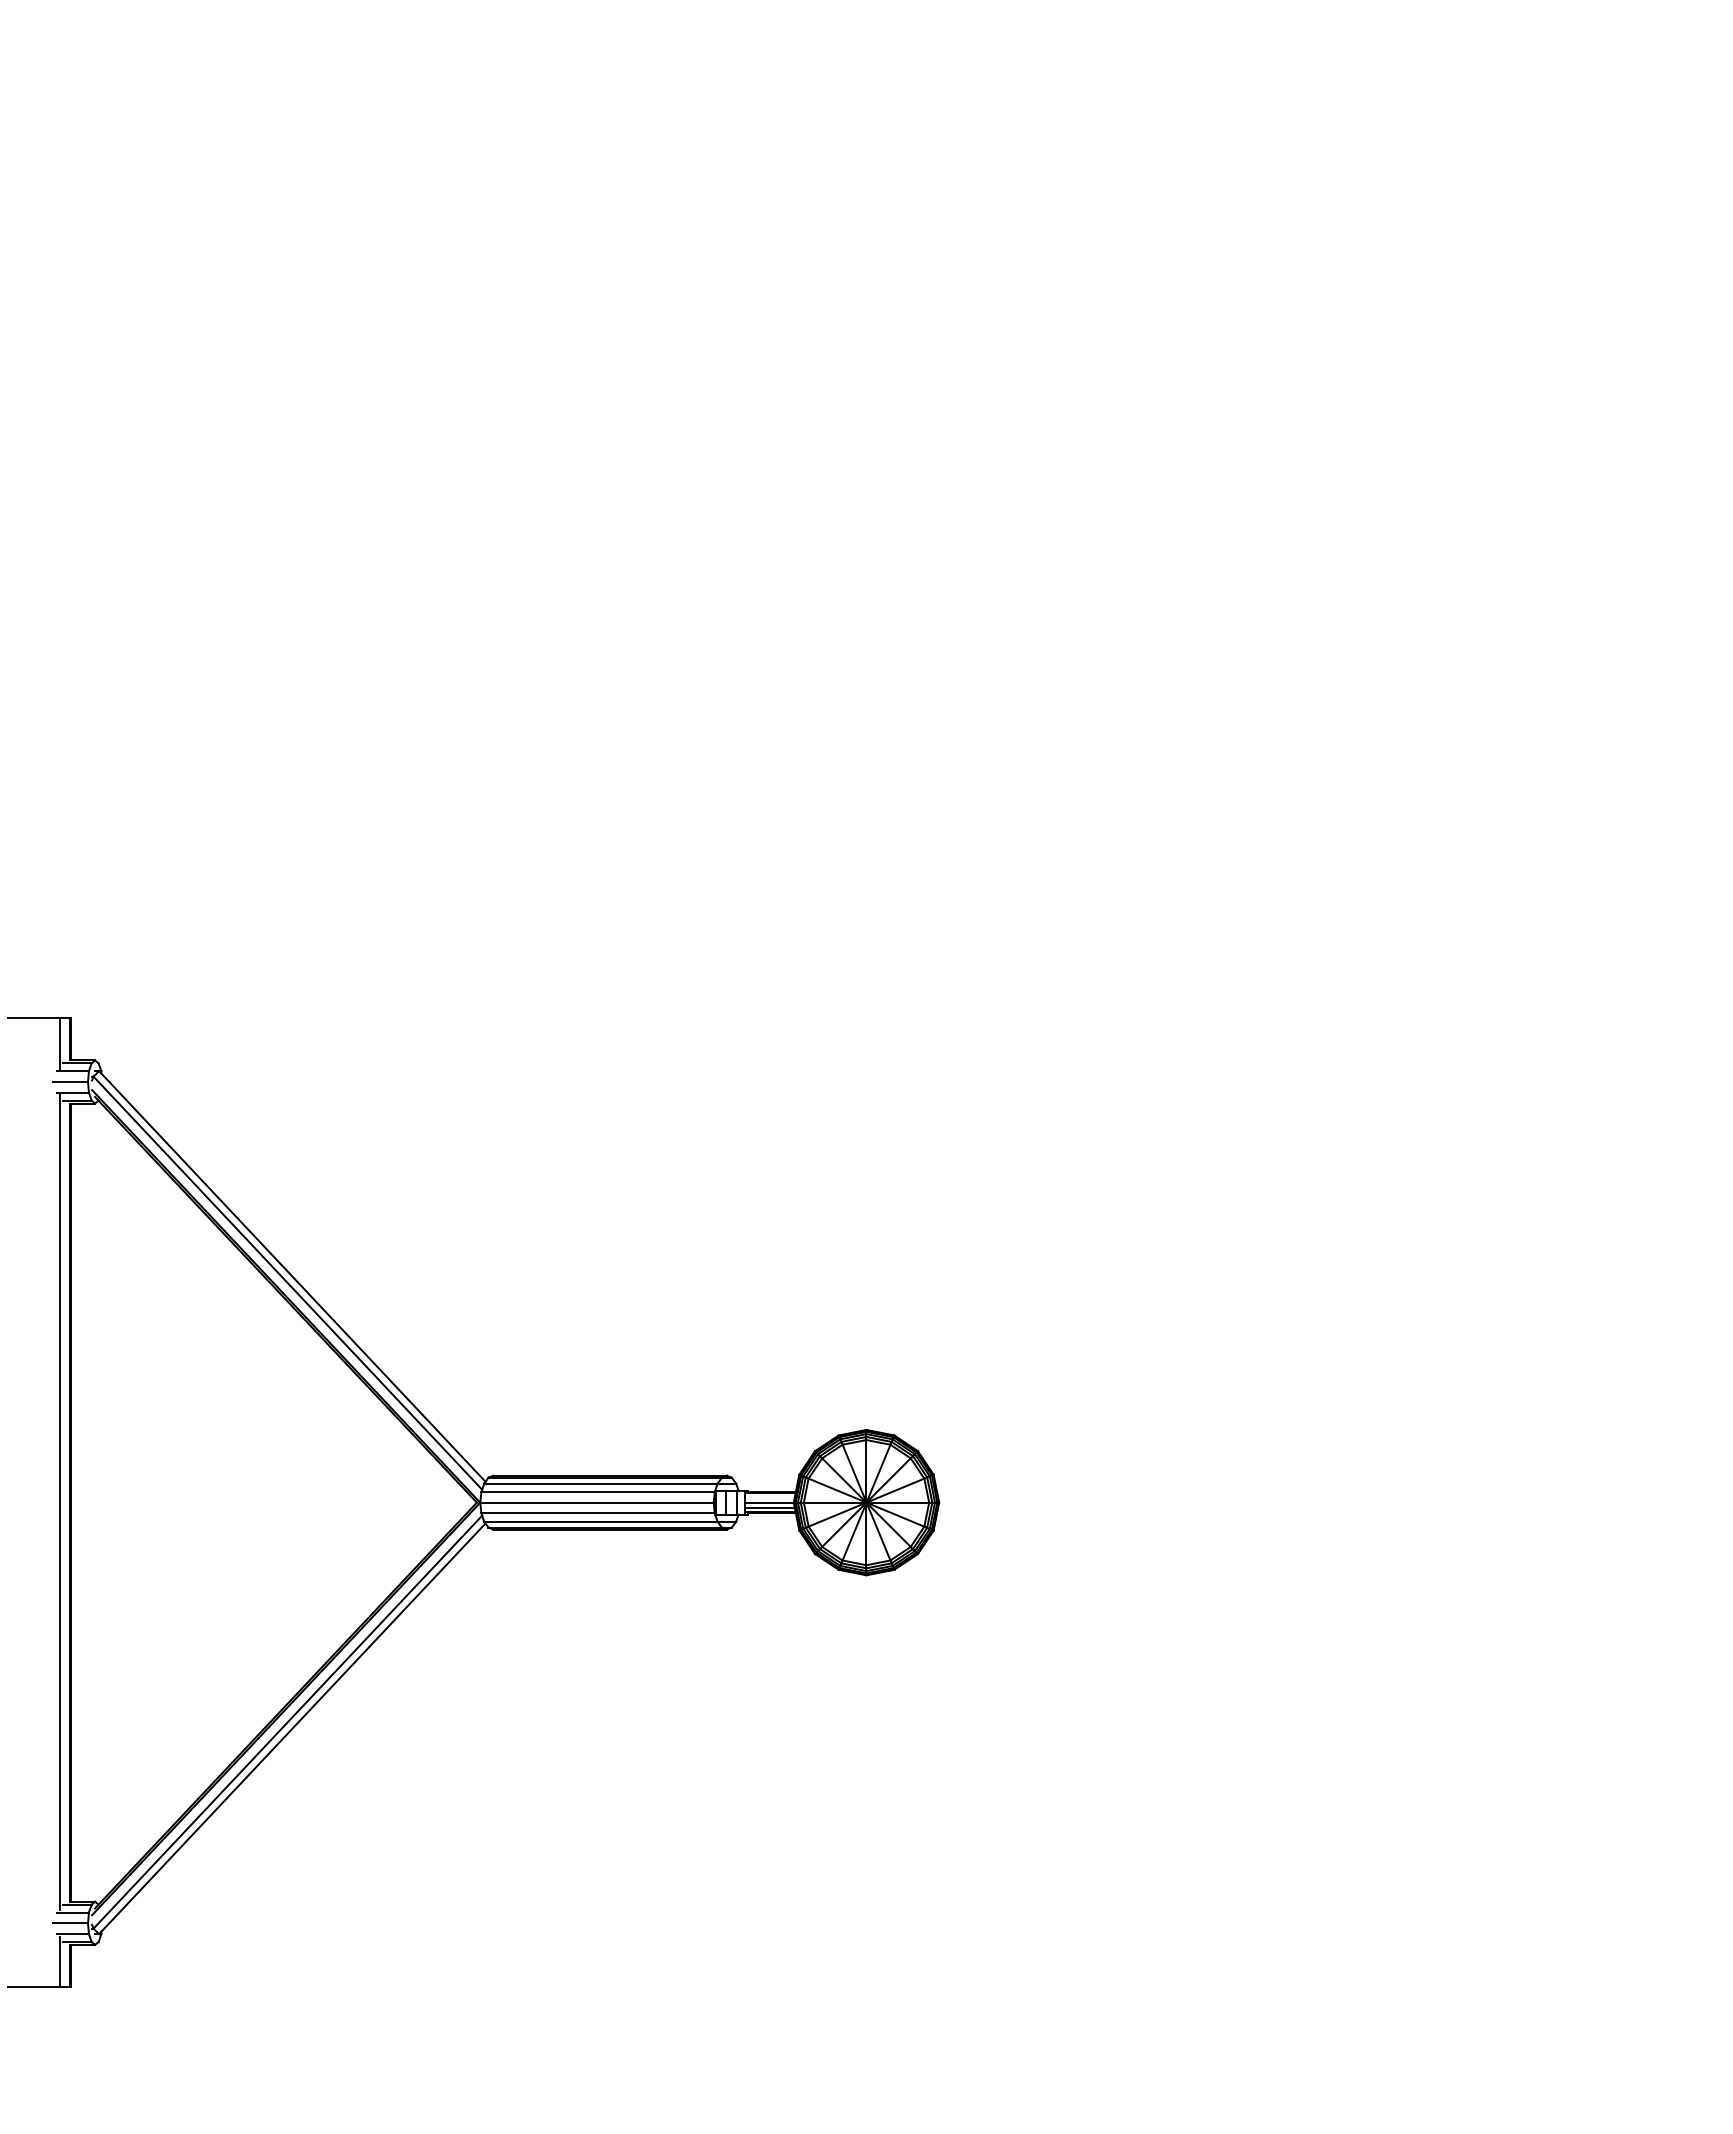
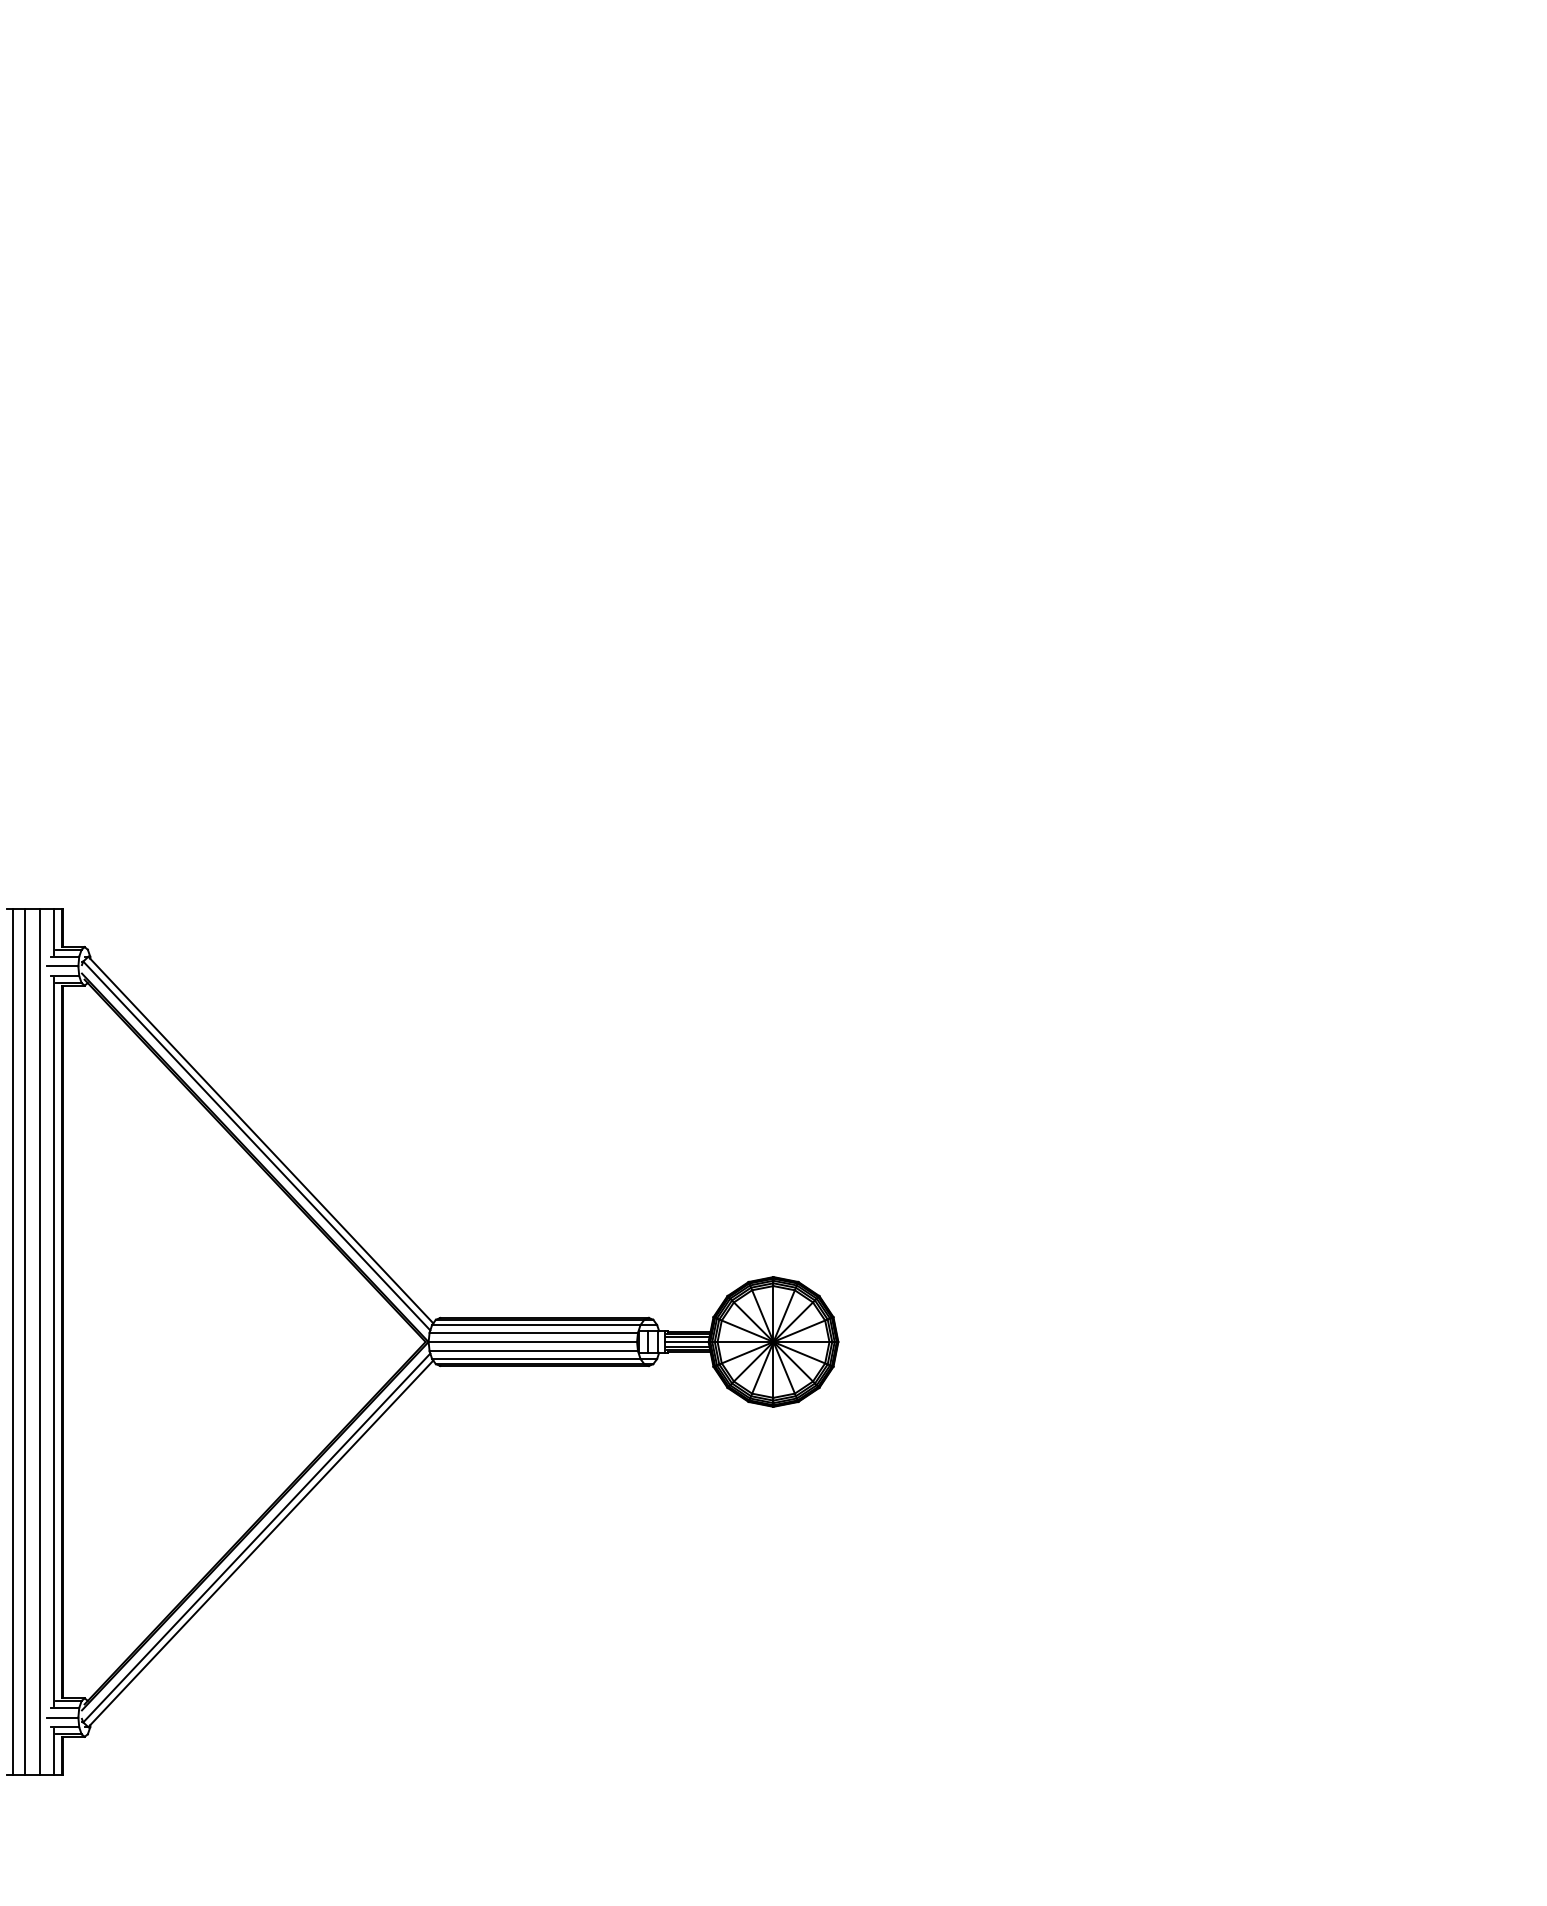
line: (769, 1497) -> (686, 1337), added
line: (14, 1502) -> (12, 1341), added
line: (28, 1502) -> (25, 1341), added
line: (45, 1502) -> (40, 1341), added

